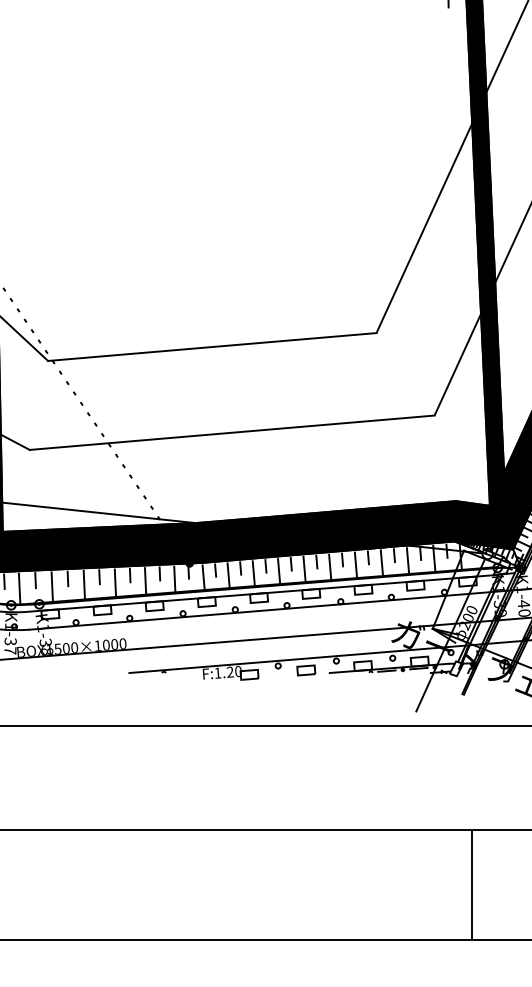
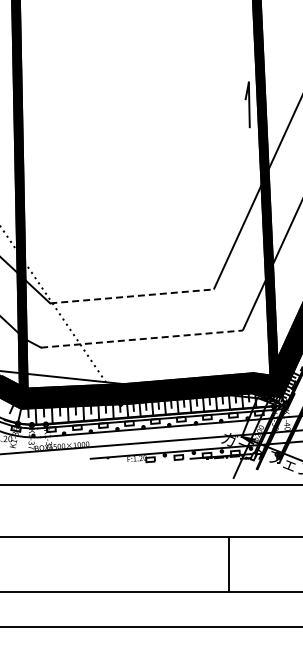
line: (213, 347) -> (132, 296), solid -> dashed
line: (233, 433) -> (142, 339), solid -> dashed
line: (472, 885) -> (228, 564), moved

